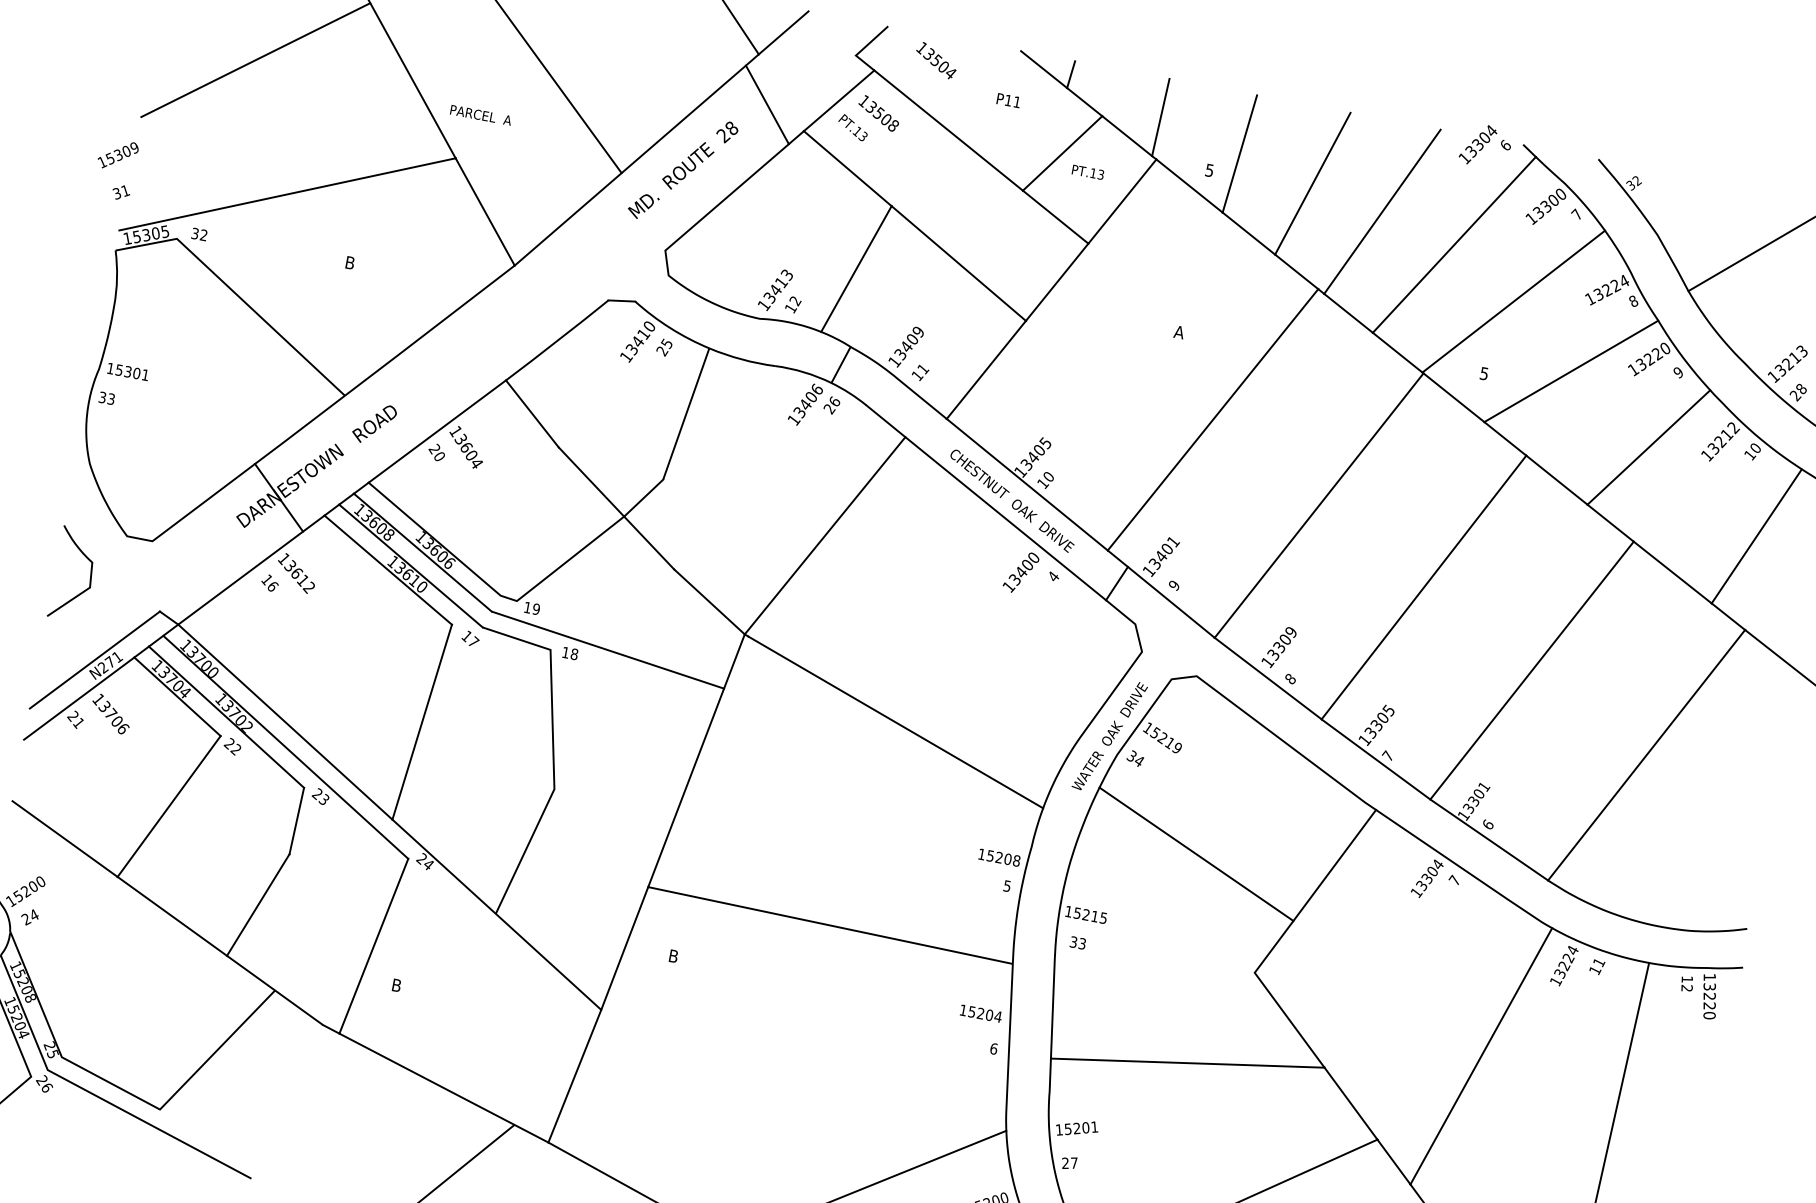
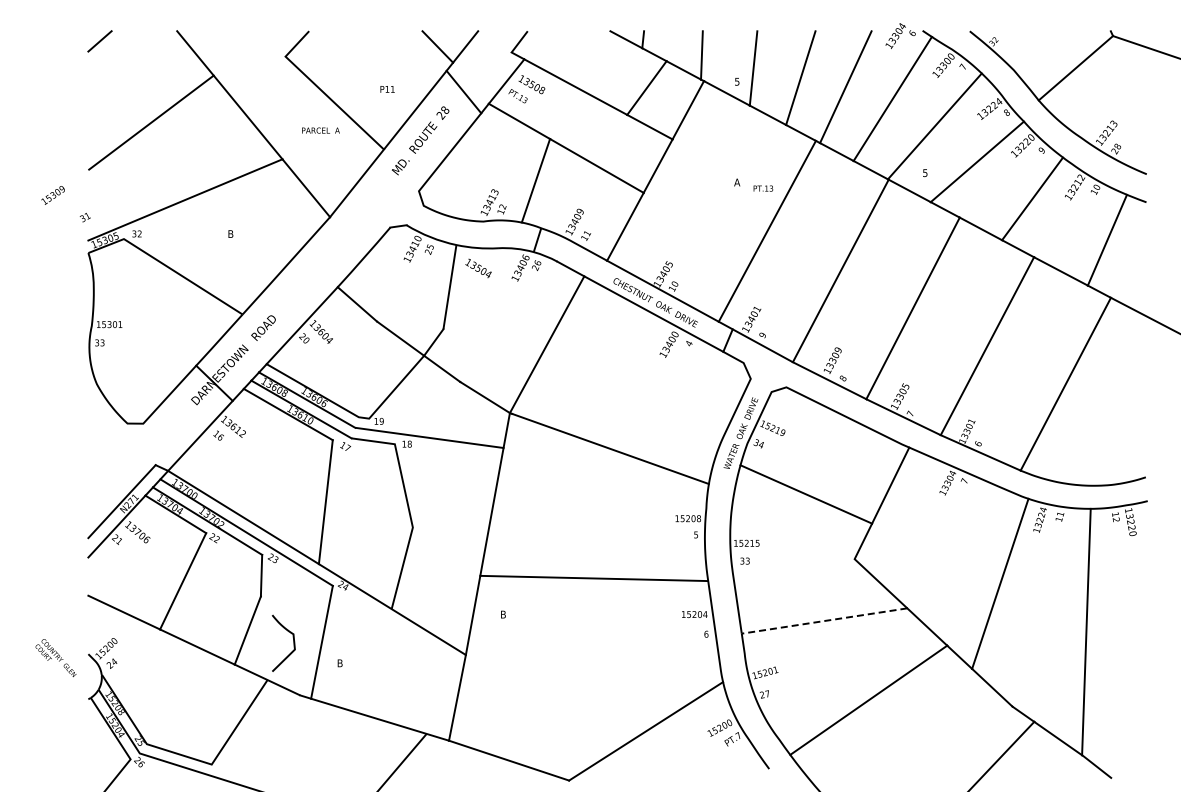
text: (936, 59) -> (478, 267), moved
text: (1008, 100) -> (387, 89), moved
text: (480, 115) -> (320, 130), moved
text: (117, 155) -> (52, 195), moved
text: (1088, 172) -> (763, 188), moved
curve: (89, 575) -> (293, 642), moved
line: (1187, 1063) -> (824, 621), solid -> dashed

